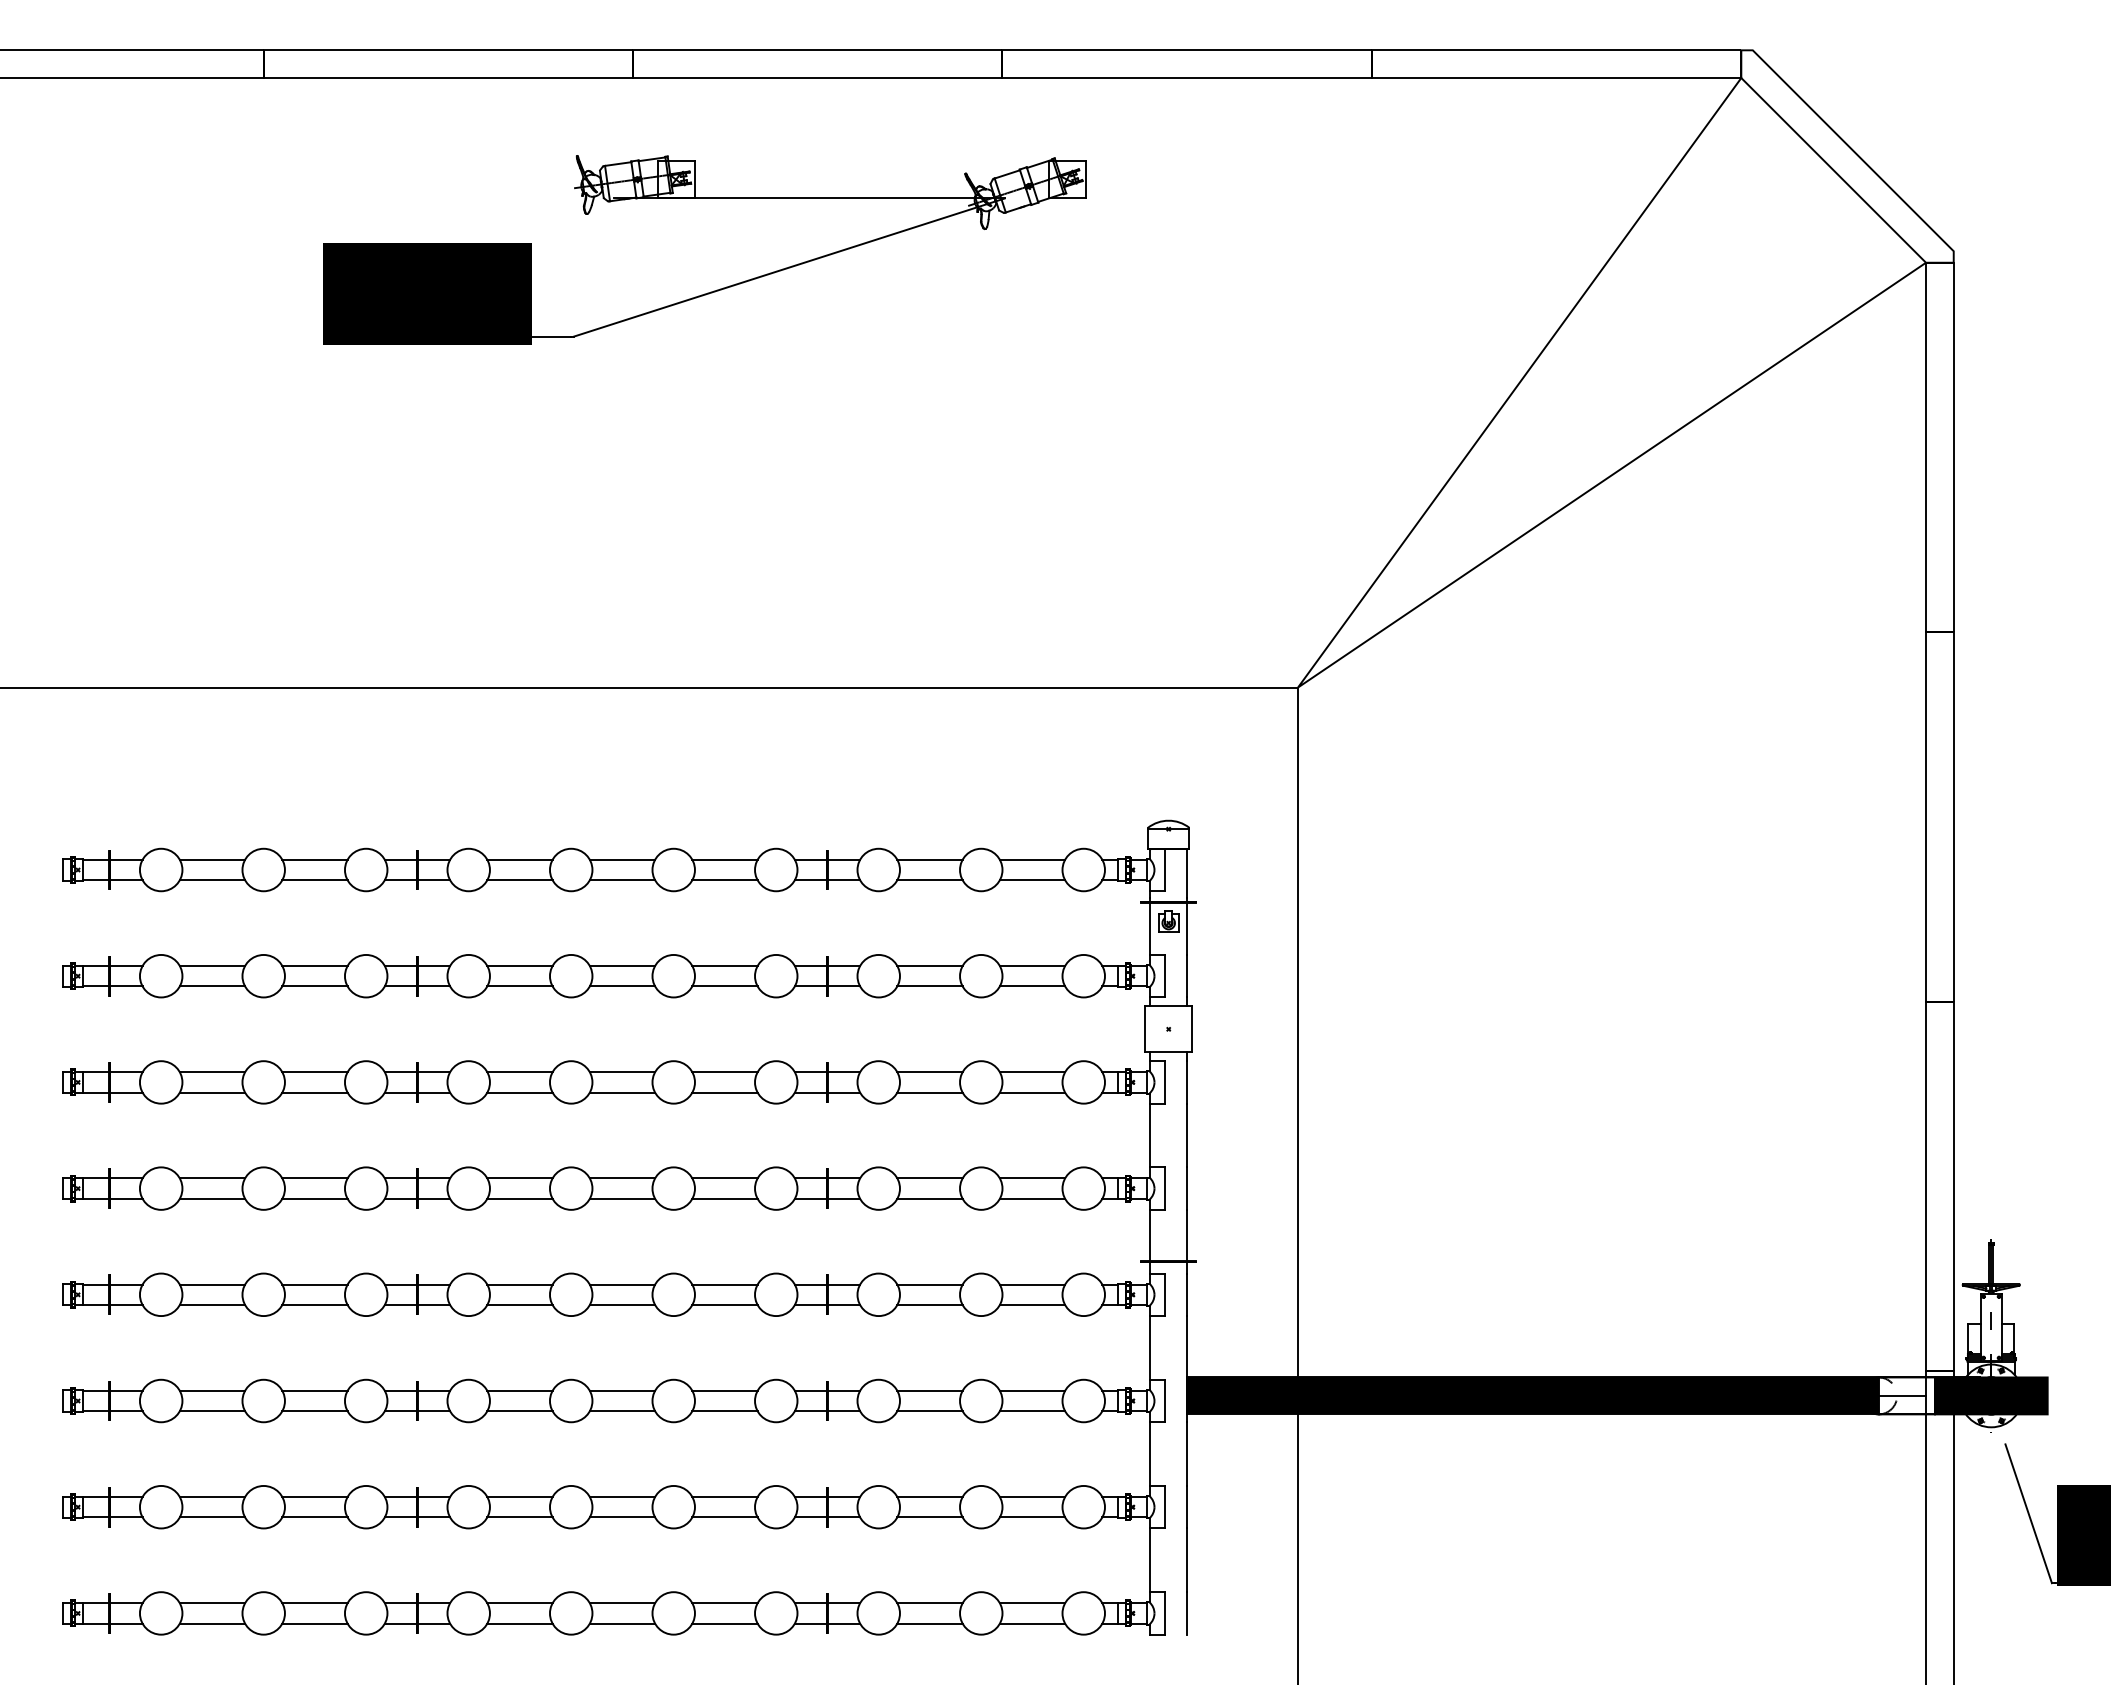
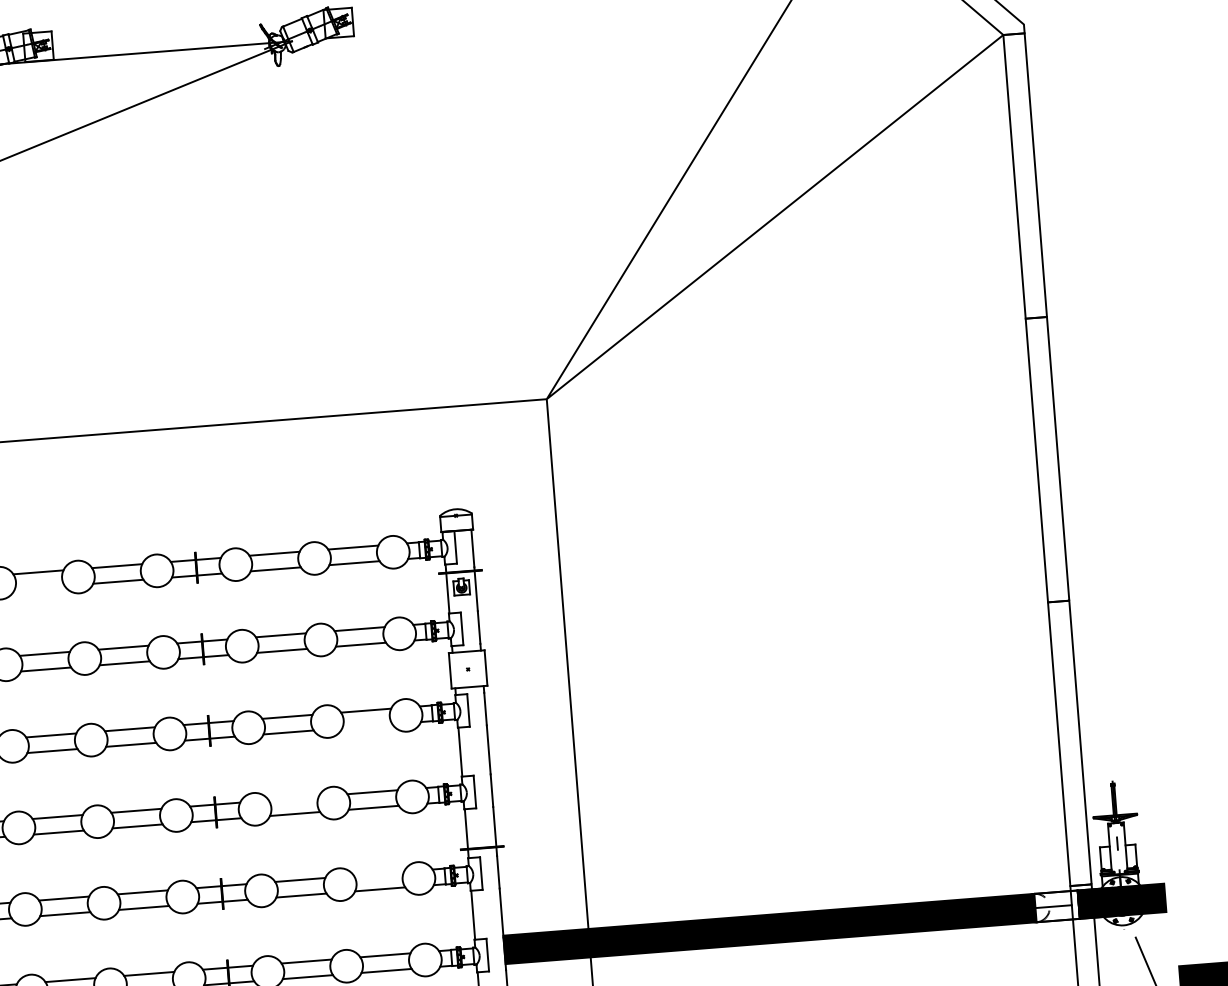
line: (622, 880) -> (39, 588), removed
line: (1032, 1092) -> (367, 726), removed
line: (929, 1178) -> (293, 798), removed
line: (1032, 1284) -> (378, 873), removed

